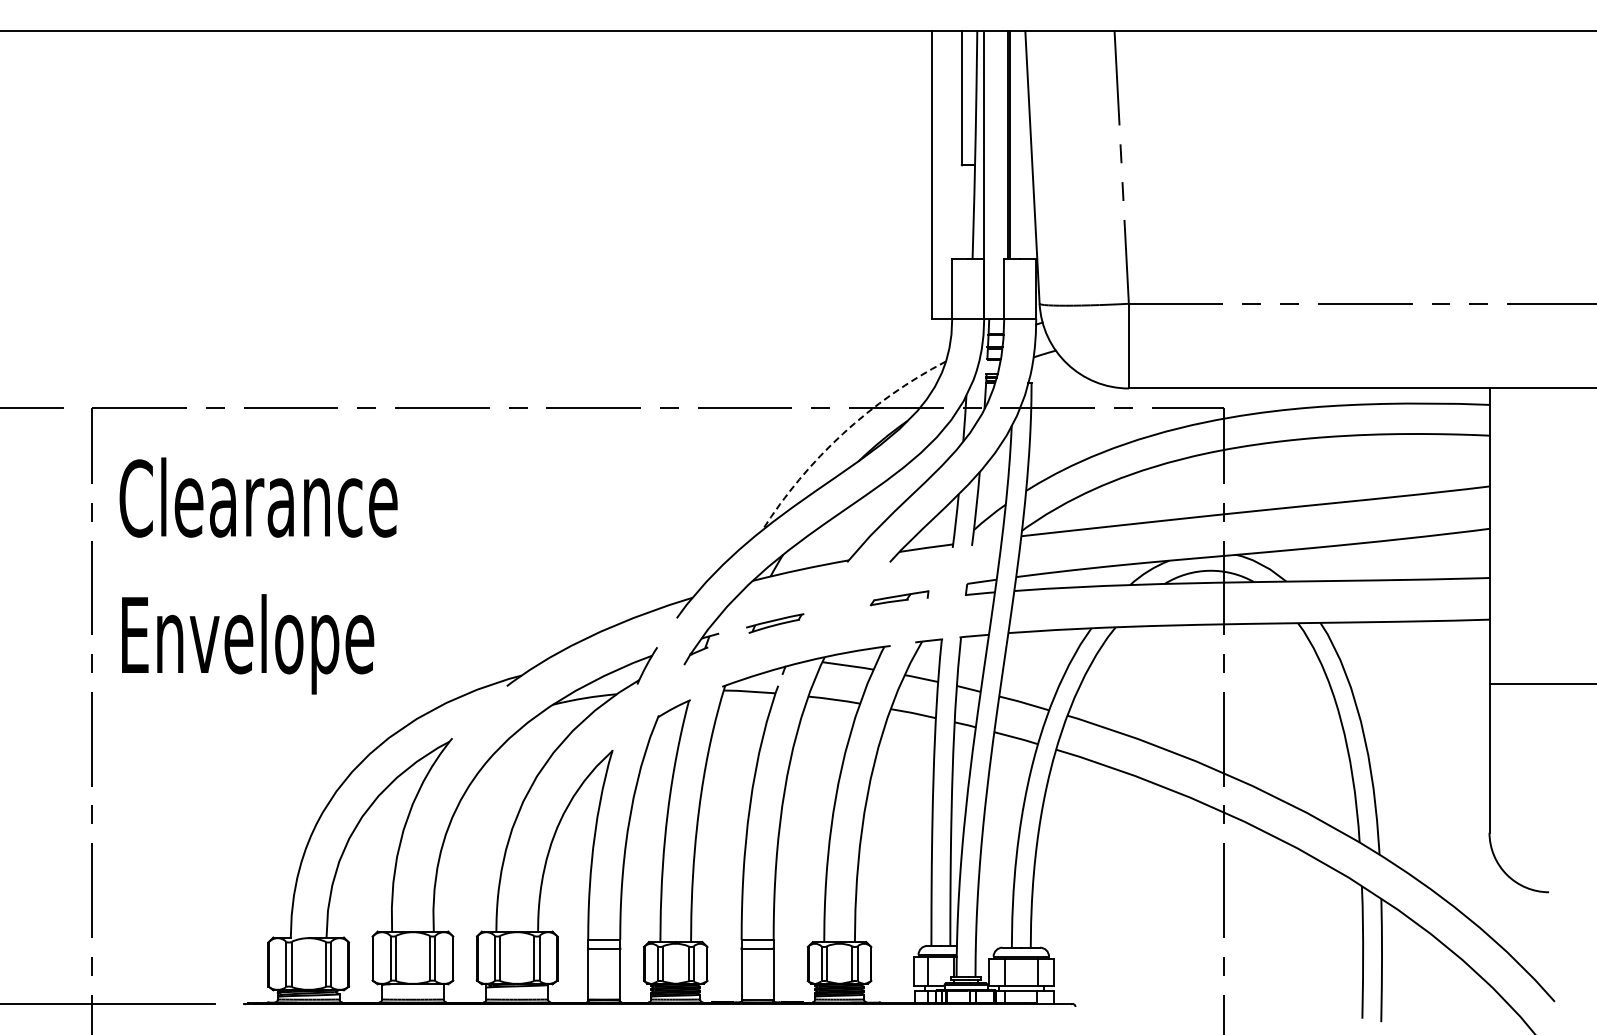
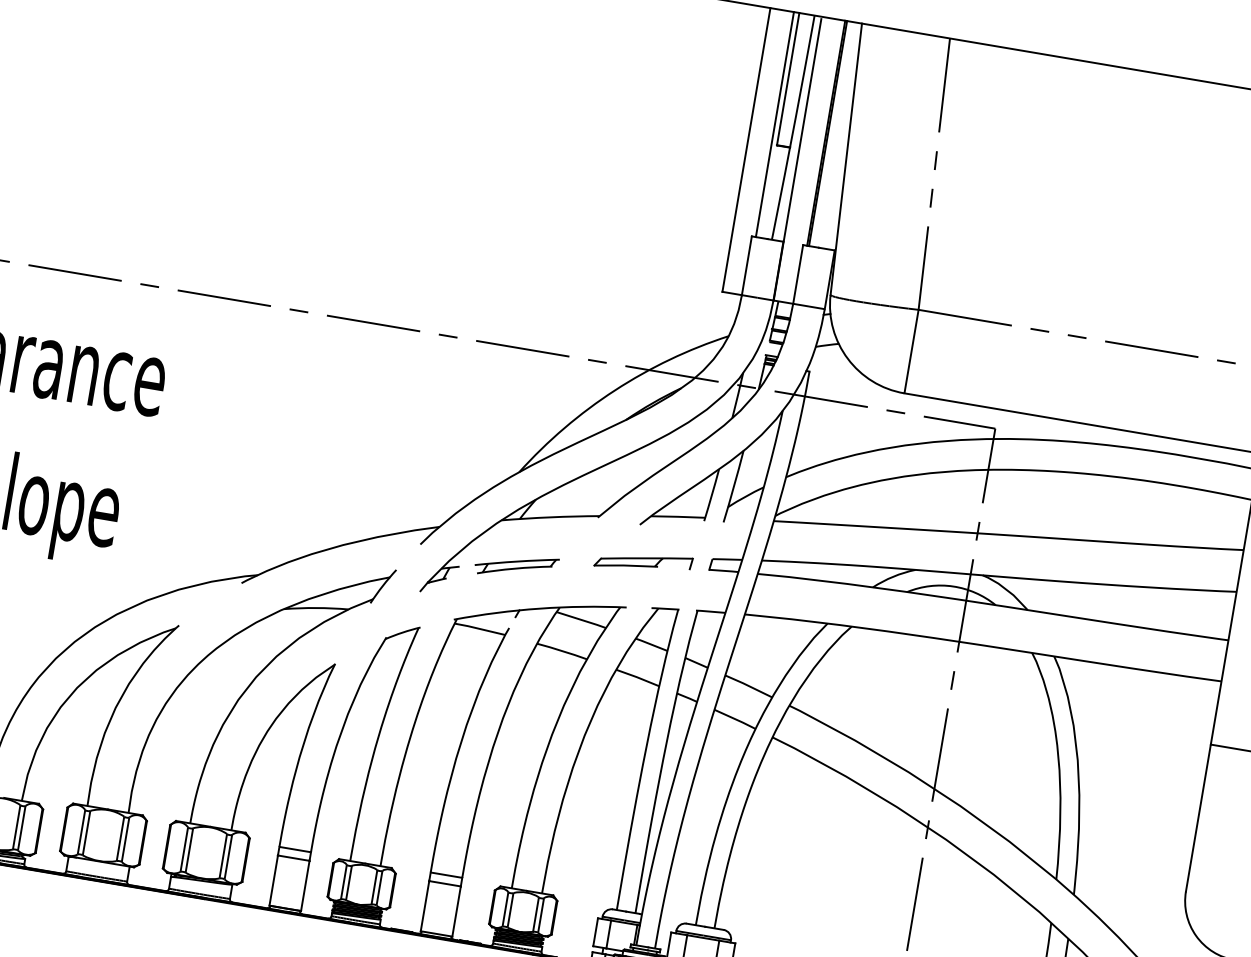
line: (956, 144) -> (775, 124), added
arc: (842, 433) -> (614, 389), dashed -> solid
part: (899, 597) -> (643, 561), size x1.67
part: (774, 623) -> (515, 565), size x1.43

